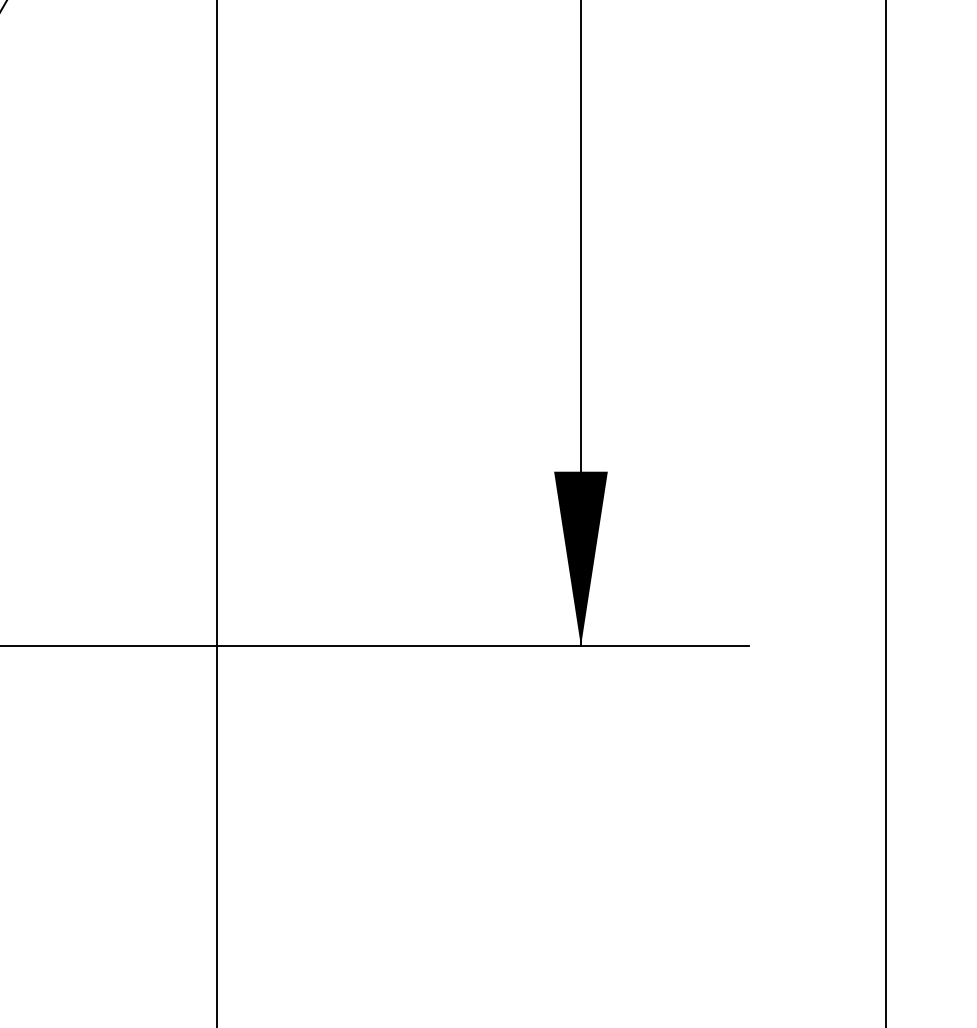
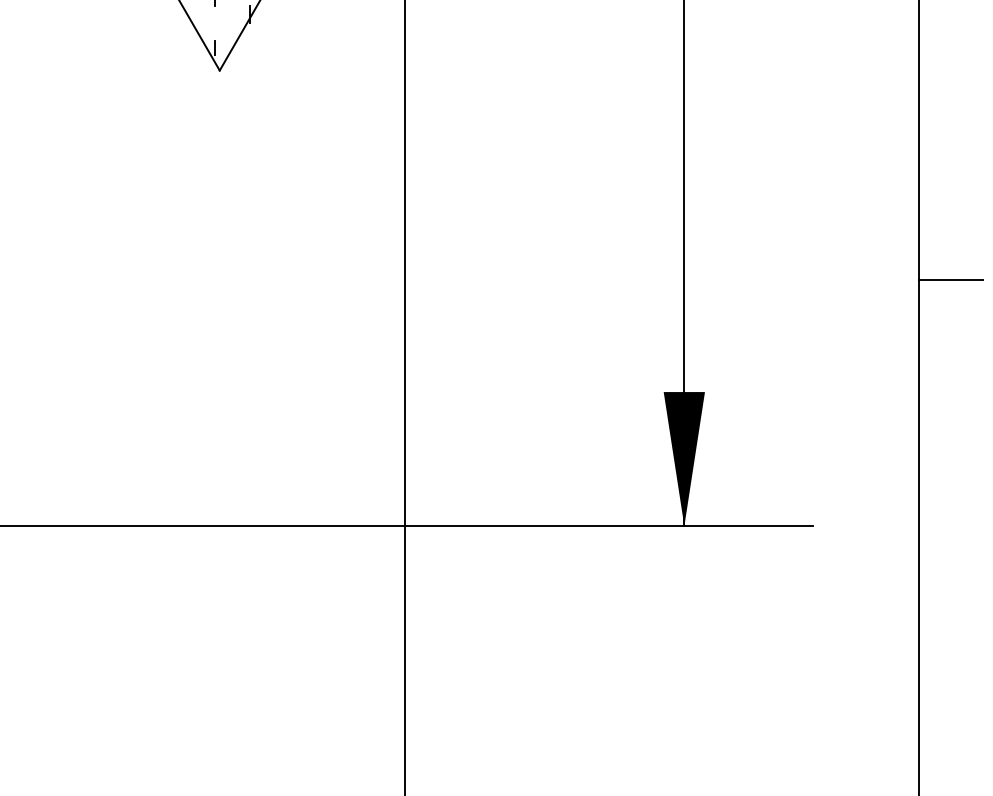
line: (927, 326) -> (950, 280), added

